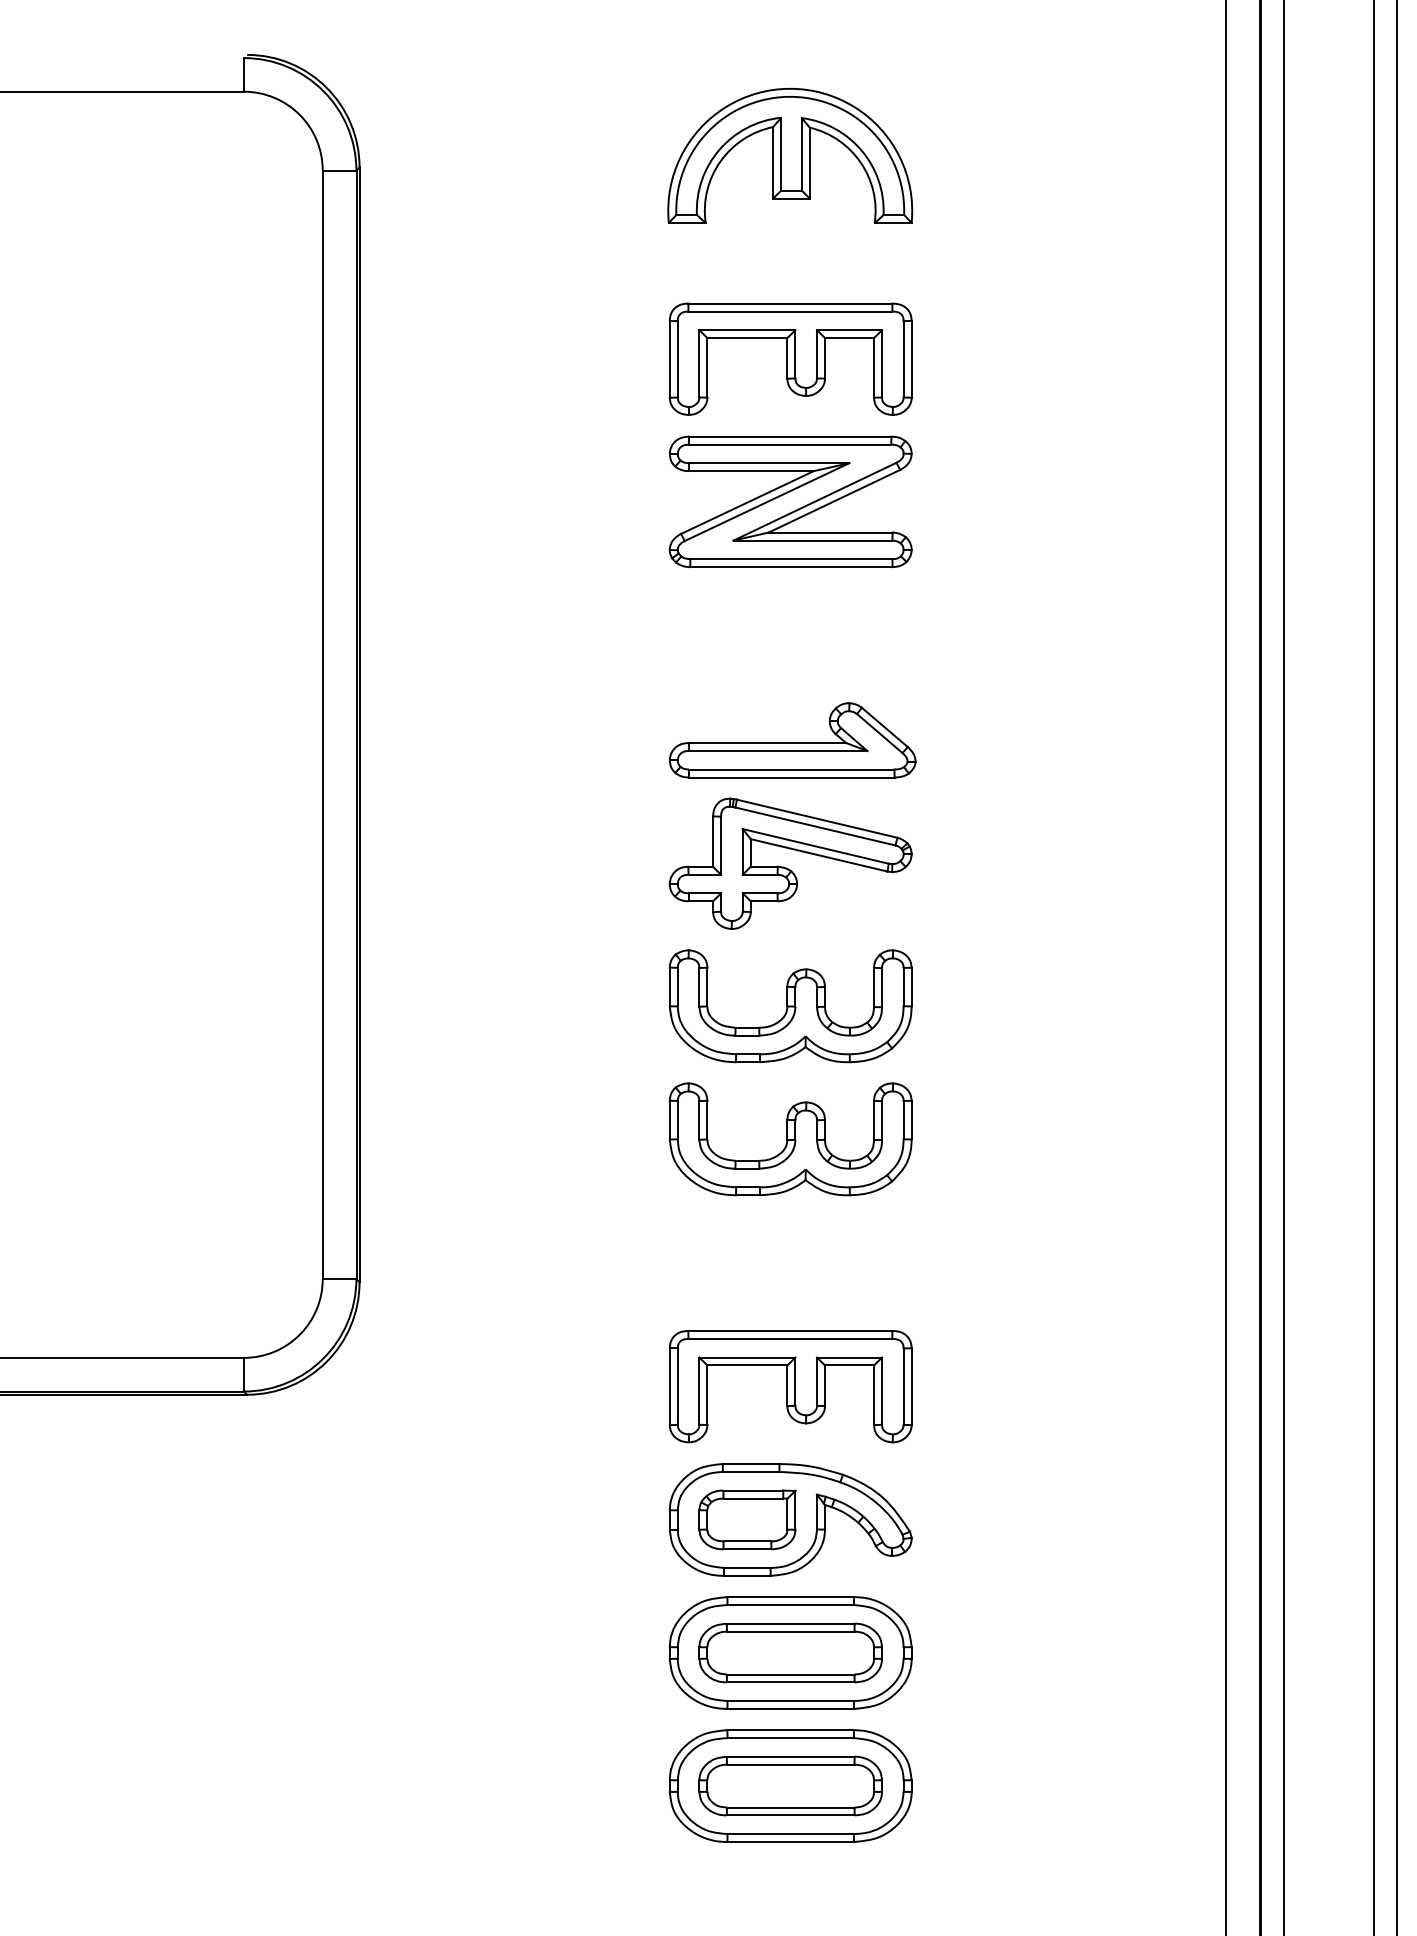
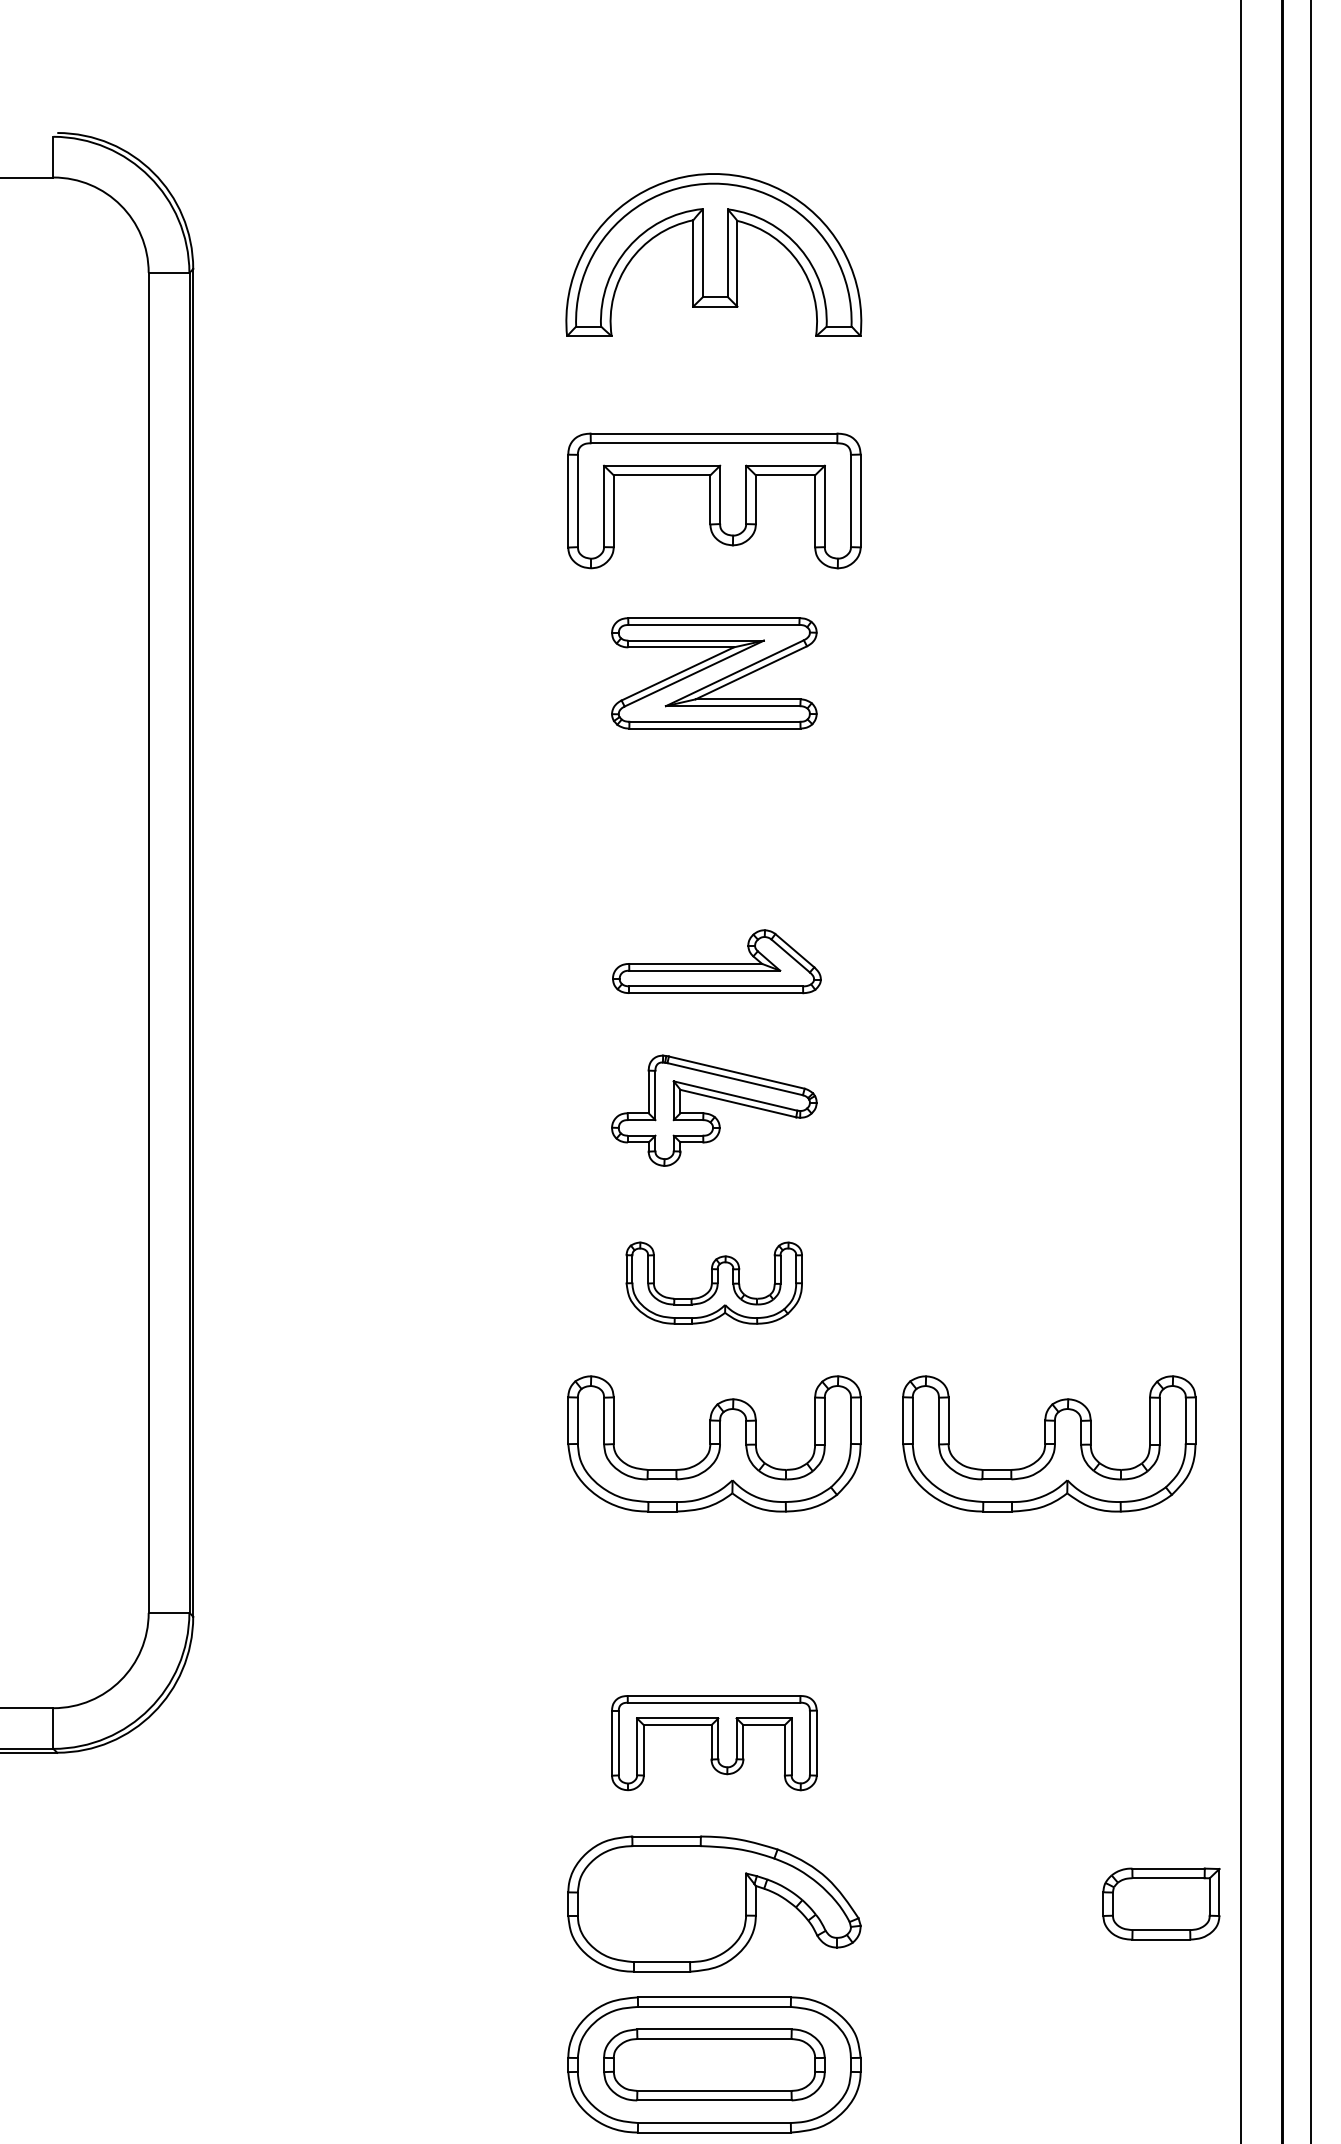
part: (790, 501) -> (714, 672), size x0.7
part: (792, 740) -> (716, 961), size x0.7
part: (790, 863) -> (714, 1110), size x0.7
part: (790, 1006) -> (714, 1283), size x0.6
part: (1067, 1139) -> (1049, 1444), added
part: (790, 1386) -> (714, 1742), size x0.7
part: (747, 1519) -> (1161, 1903), moved

